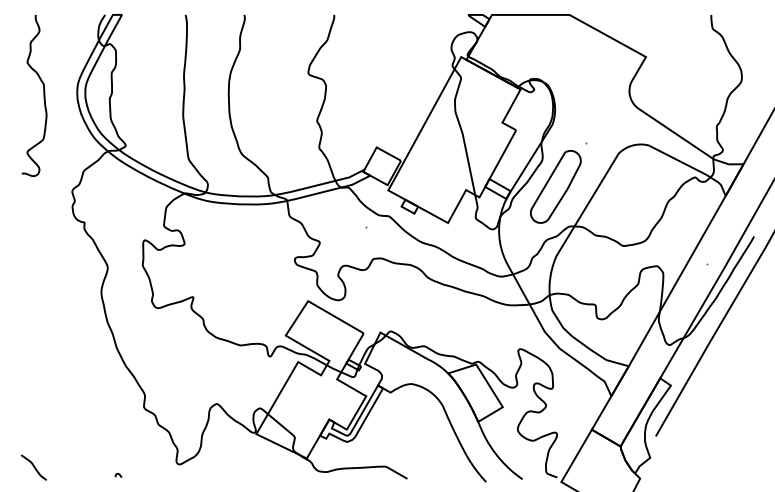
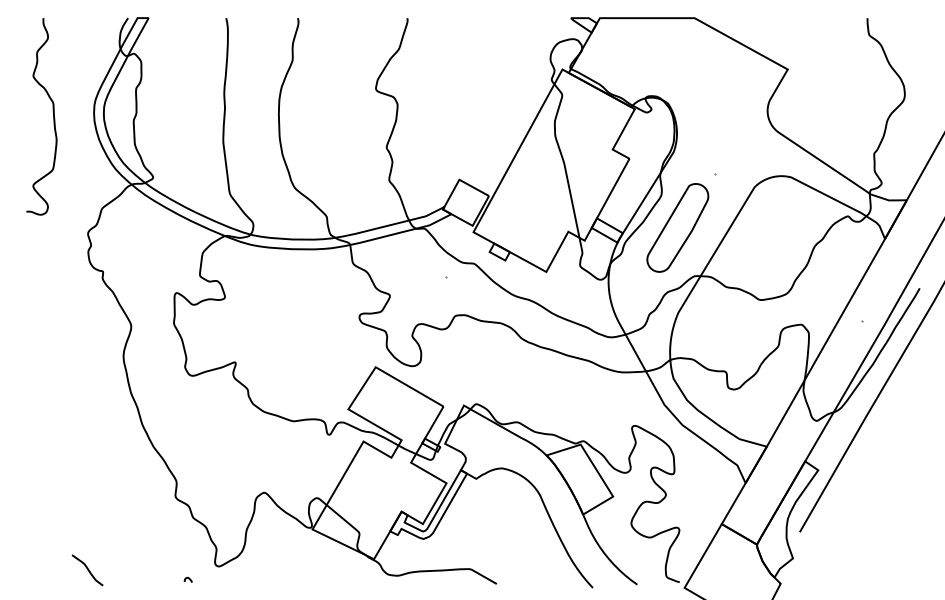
curve: (33, 467) -> (87, 570), moved
curve: (118, 474) -> (188, 578), moved

